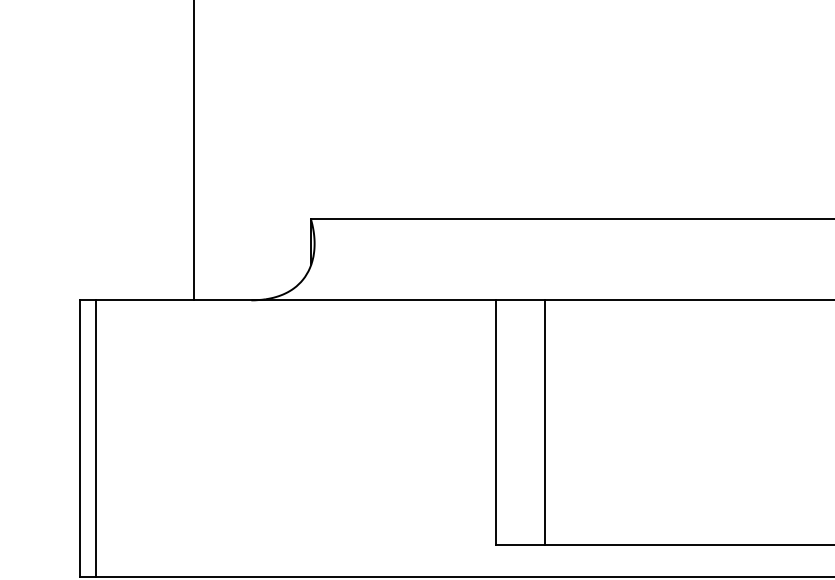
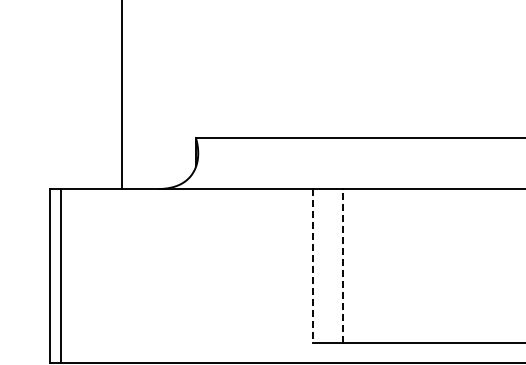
line: (496, 421) -> (312, 265), solid -> dashed
line: (545, 421) -> (343, 265), solid -> dashed

